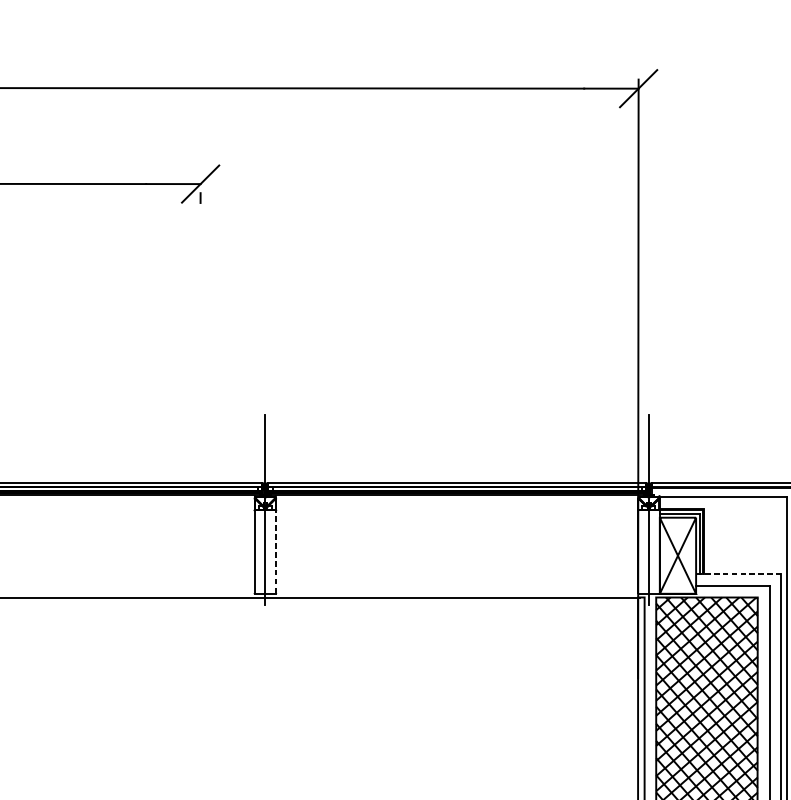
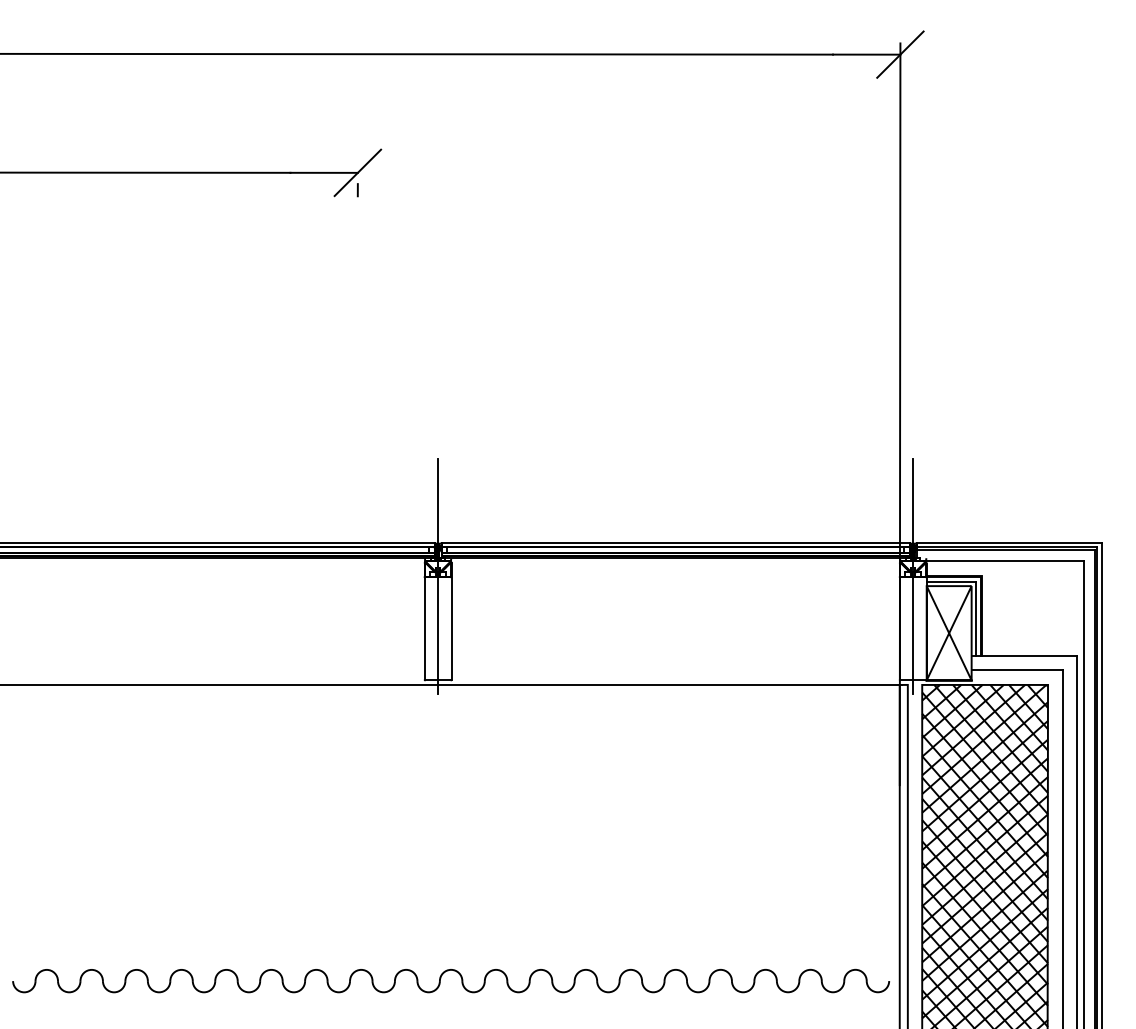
line: (276, 551) -> (451, 628), dashed -> solid
line: (738, 573) -> (1024, 655), dashed -> solid

